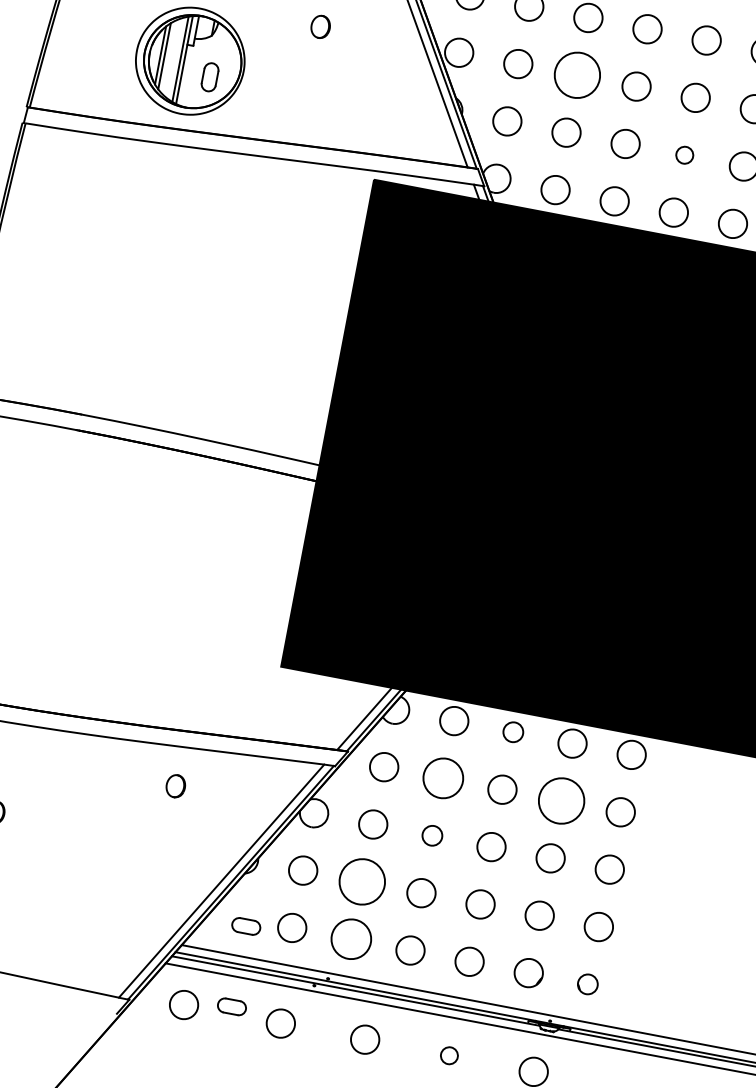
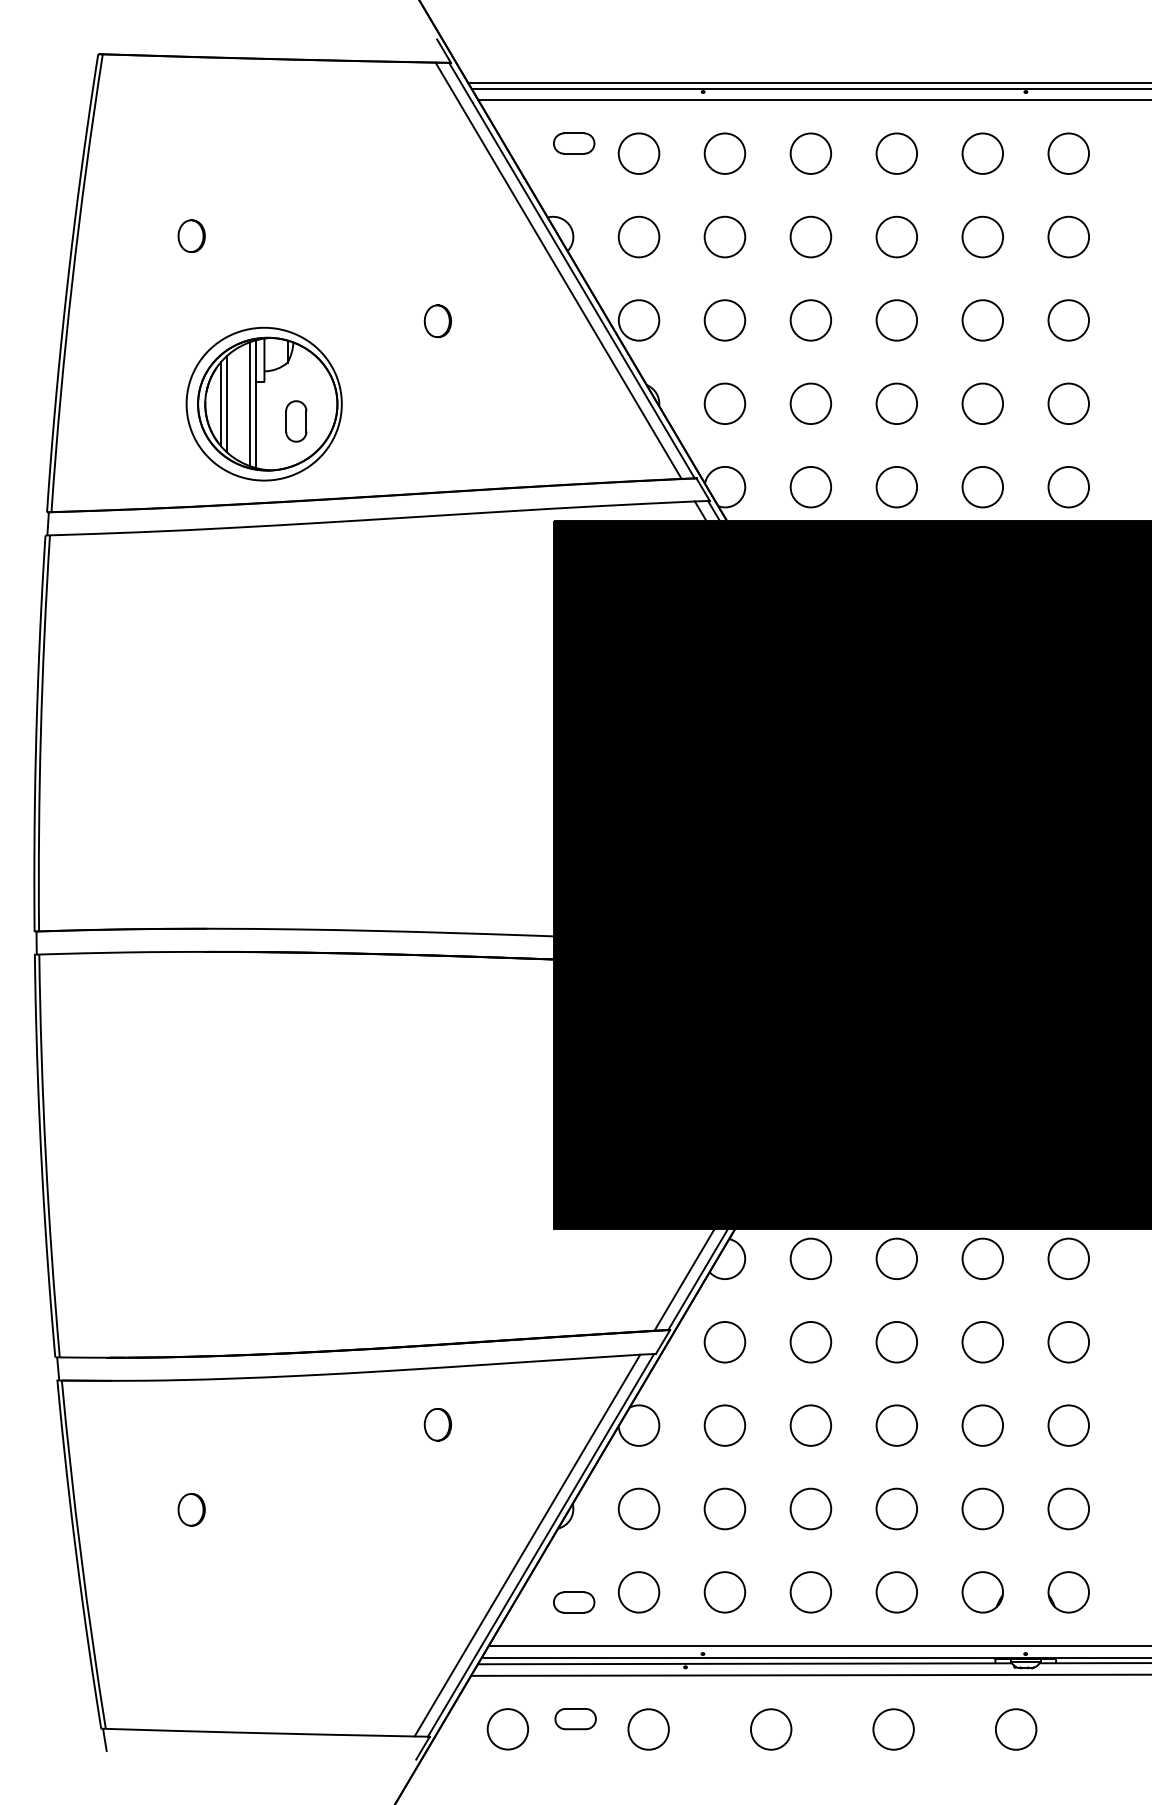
circle: (577, 75) -> (810, 320), size x0.62
circle: (684, 155) -> (982, 403), size x1.67
circle: (513, 732) -> (896, 1258), size x1.43
circle: (443, 778) -> (810, 1342), size x0.71
circle: (561, 800) -> (982, 1341), size x0.62
circle: (432, 835) -> (810, 1425), size x1.43
circle: (362, 881) -> (724, 1508), size x0.62
circle: (351, 939) -> (724, 1592), size x0.71
circle: (587, 984) -> (1068, 1592), size x1.43
circle: (449, 1055) -> (893, 1729), size x1.67

